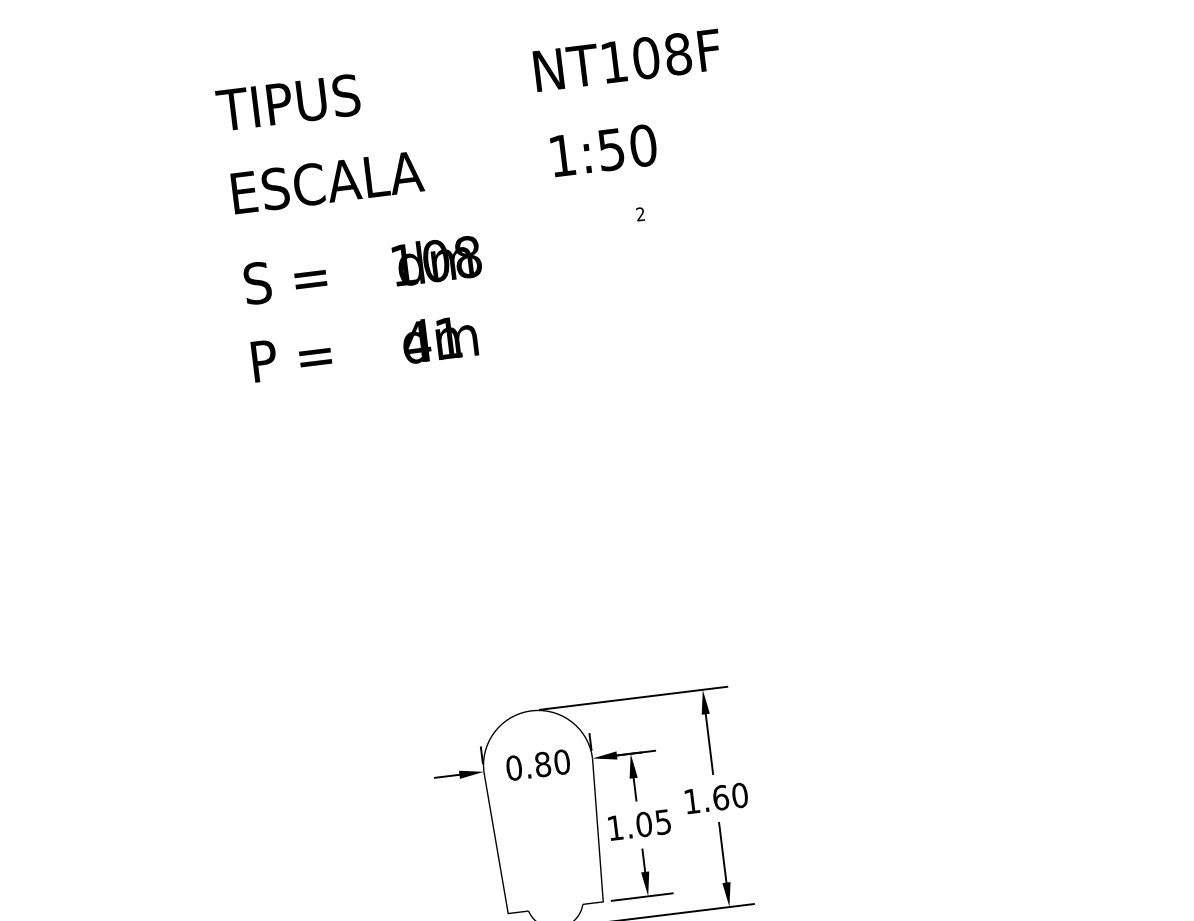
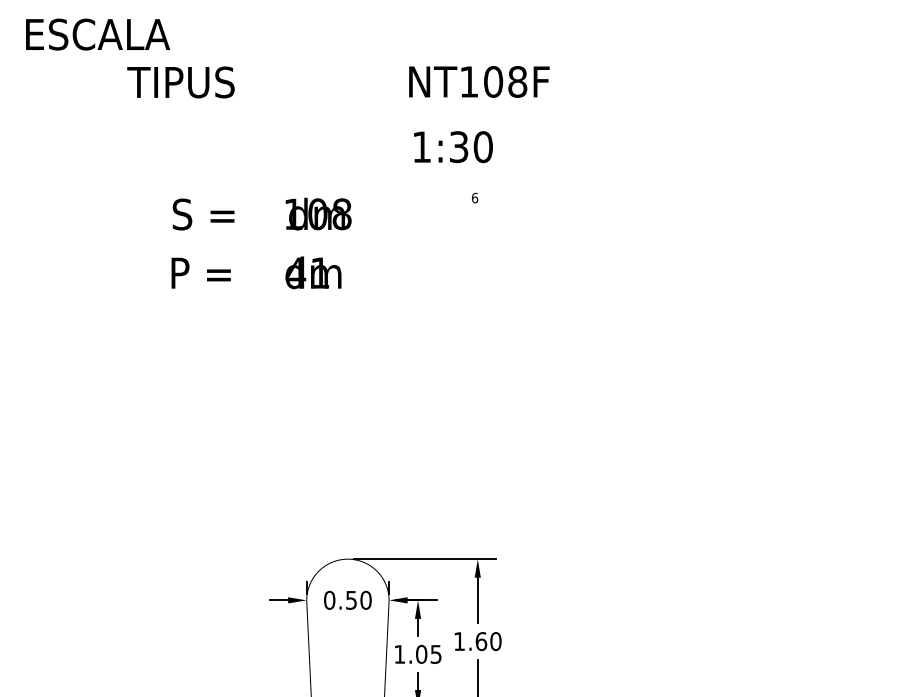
text: (287, 102) -> (180, 82), moved
text: (611, 148) -> (459, 146), 1:50 -> 1:30
text: (328, 182) -> (98, 34), moved
text: (641, 213) -> (475, 197), 2 -> 6
text: (542, 763) -> (351, 599), 0.80 -> 0.50

